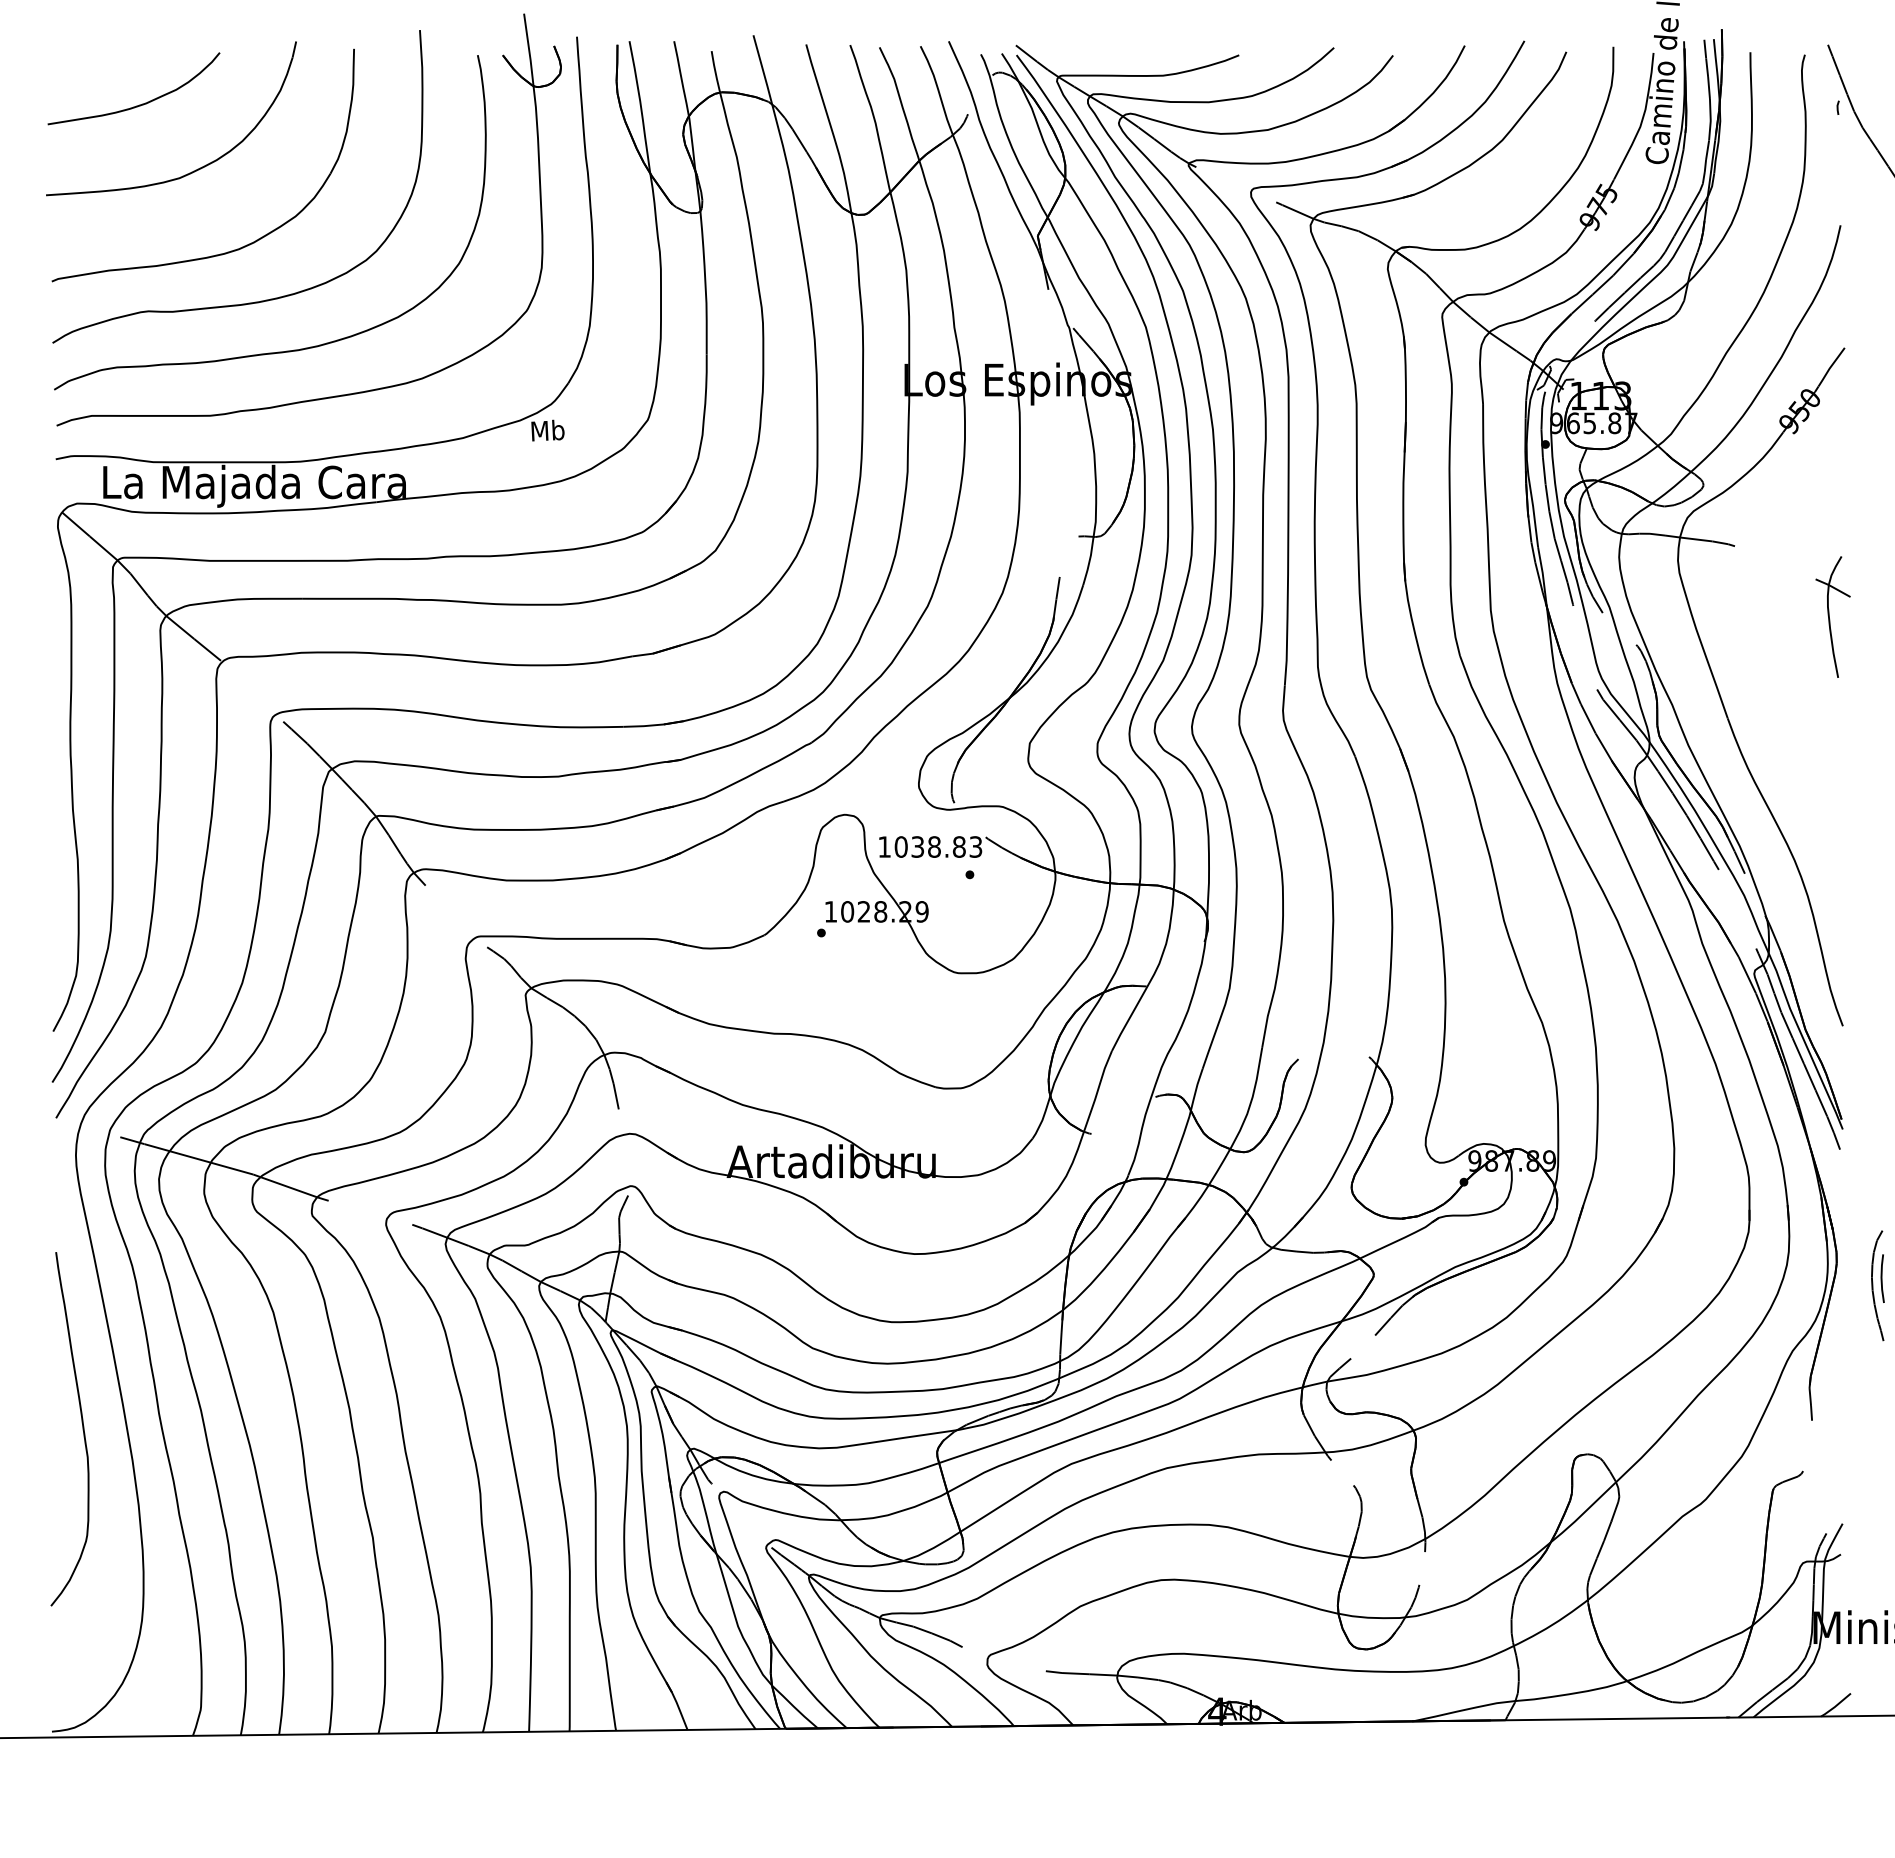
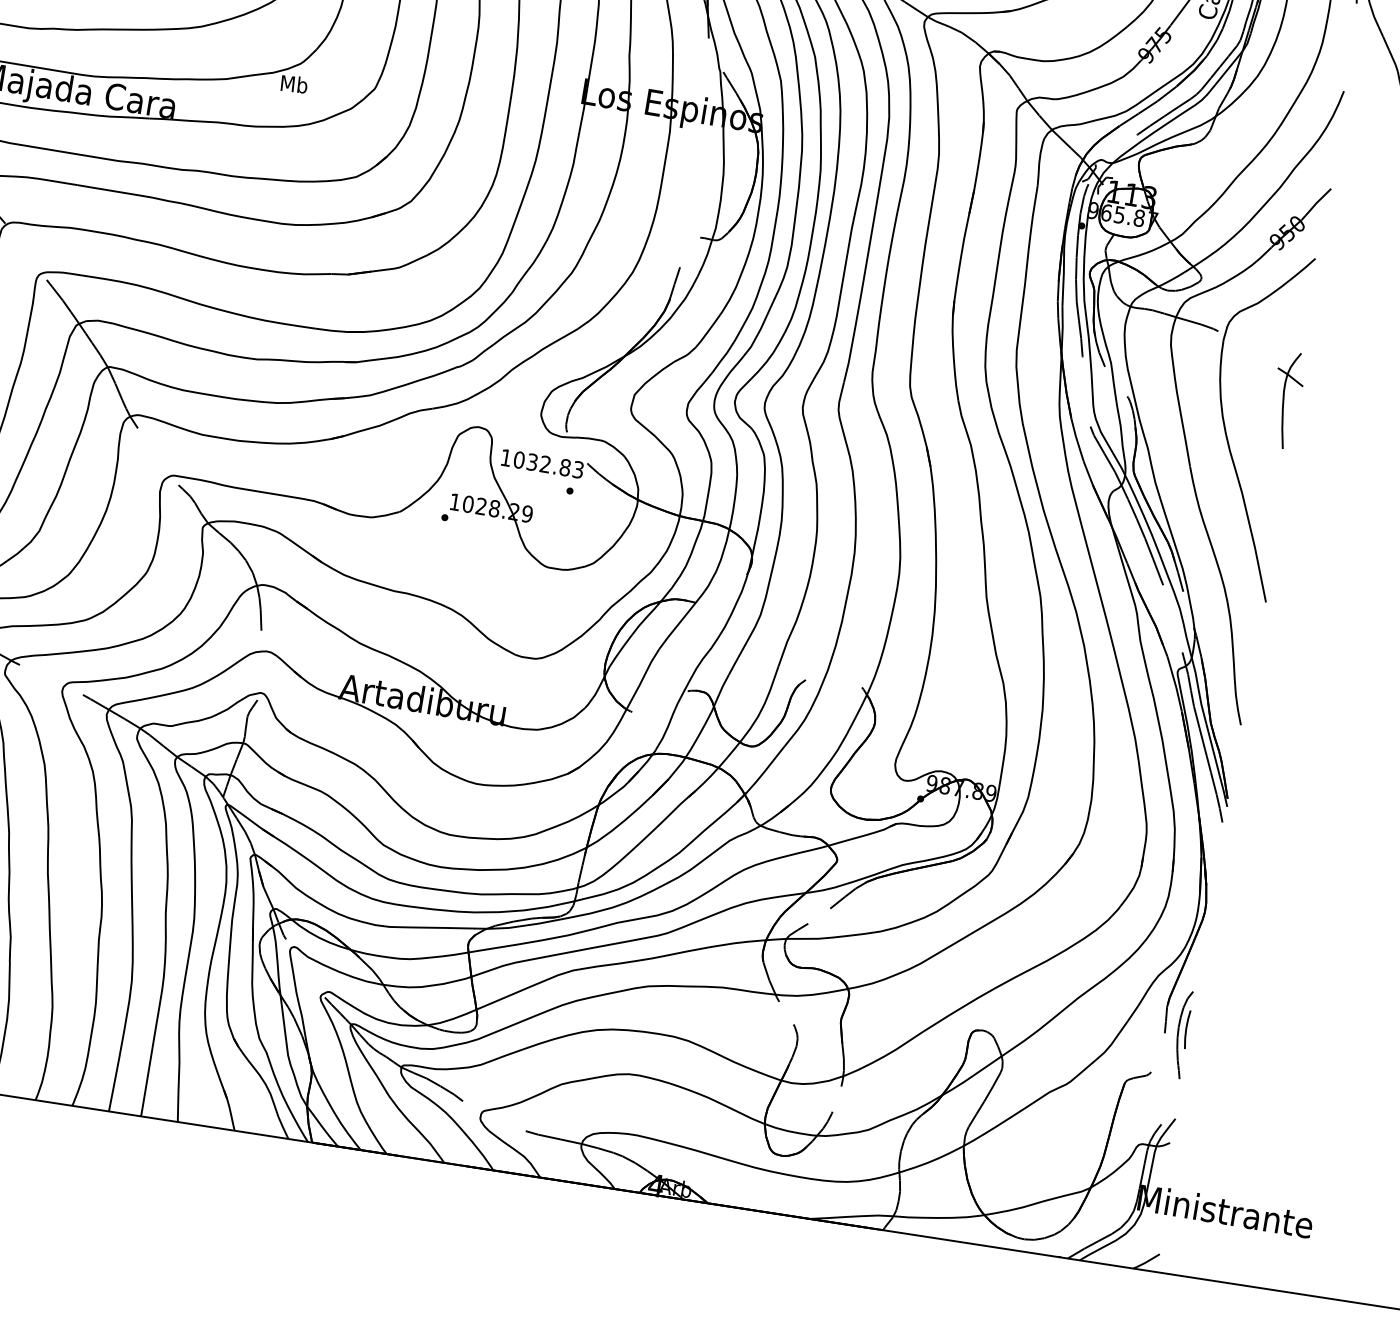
curve: (1763, 662) -> (1225, 427), added
text: (934, 846) -> (545, 464), 1038.83 -> 1032.83
part: (1877, 1285) -> (1182, 1034), moved

